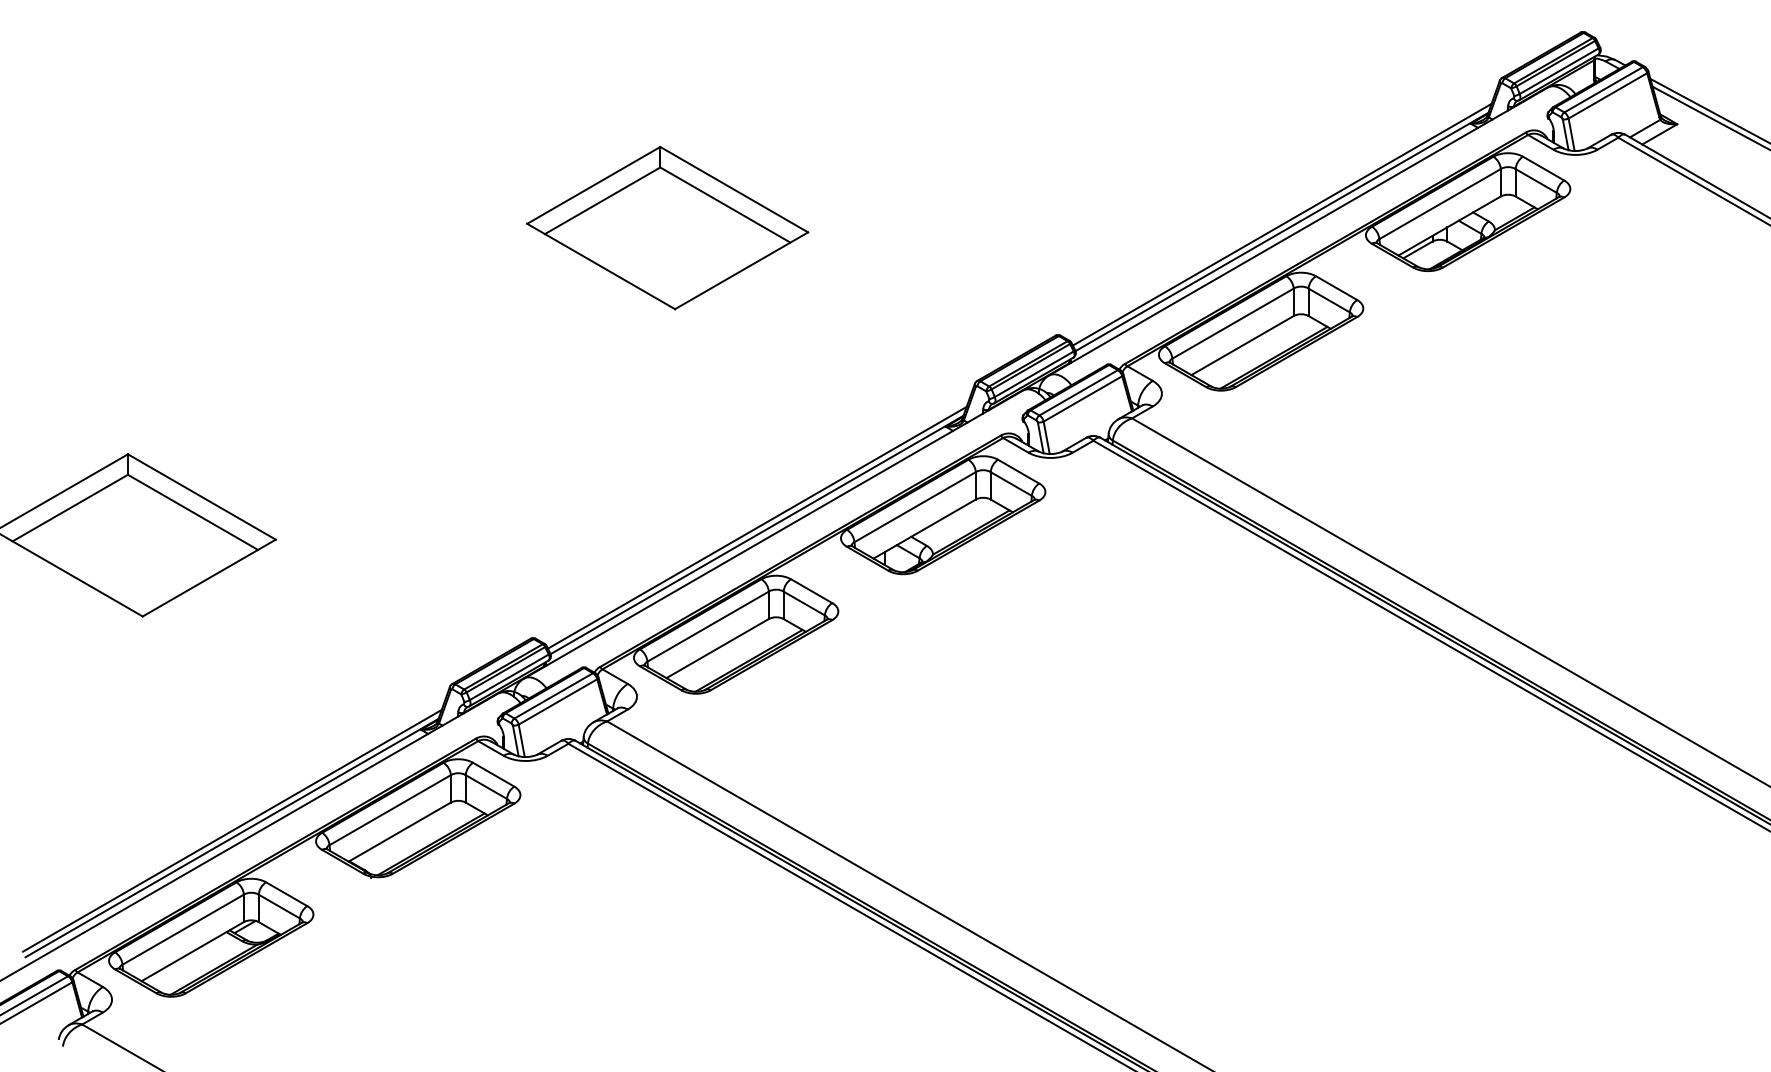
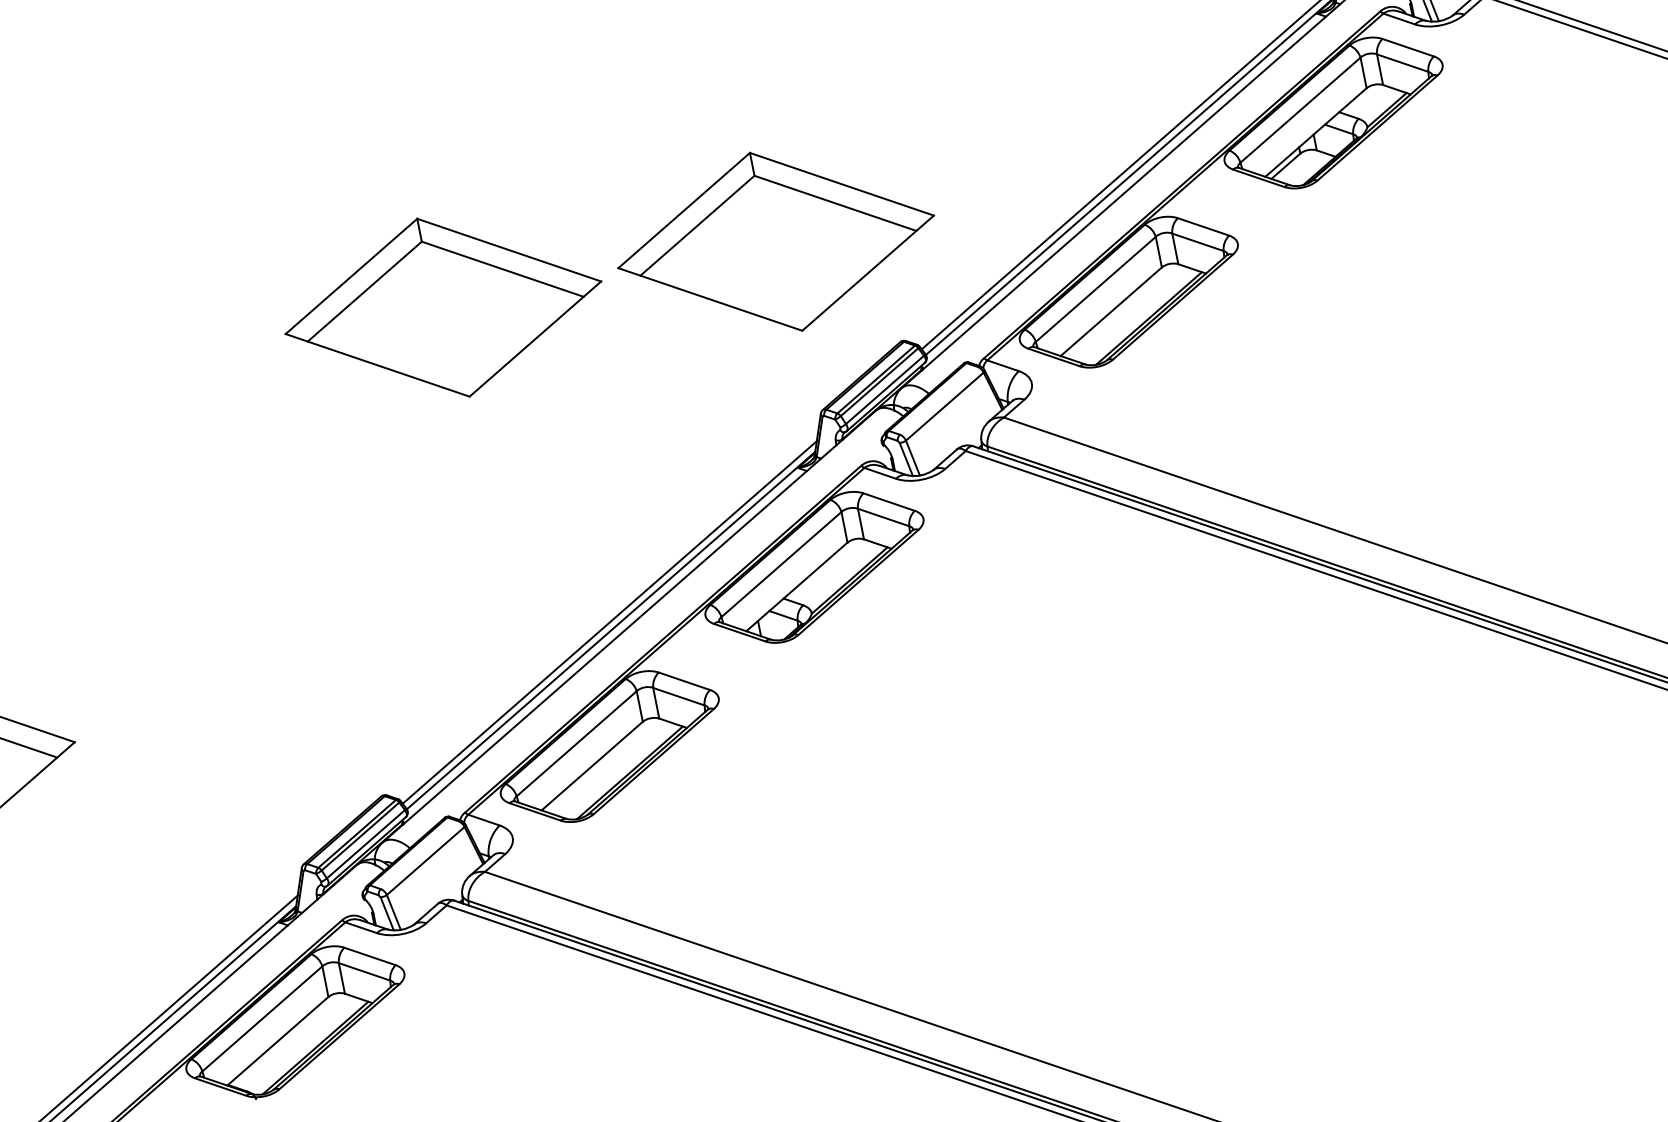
part: (965, 227) -> (775, 241), added
line: (1078, 392) -> (938, 400), removed
line: (553, 695) -> (419, 854), removed

